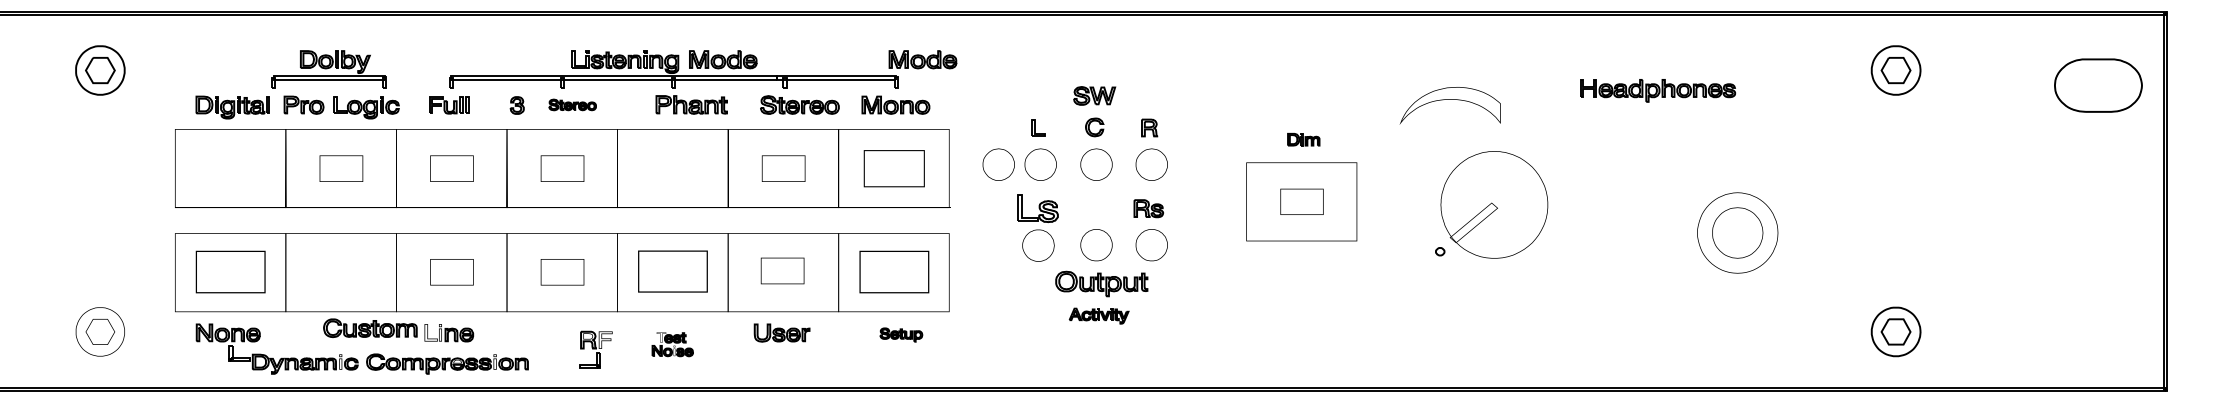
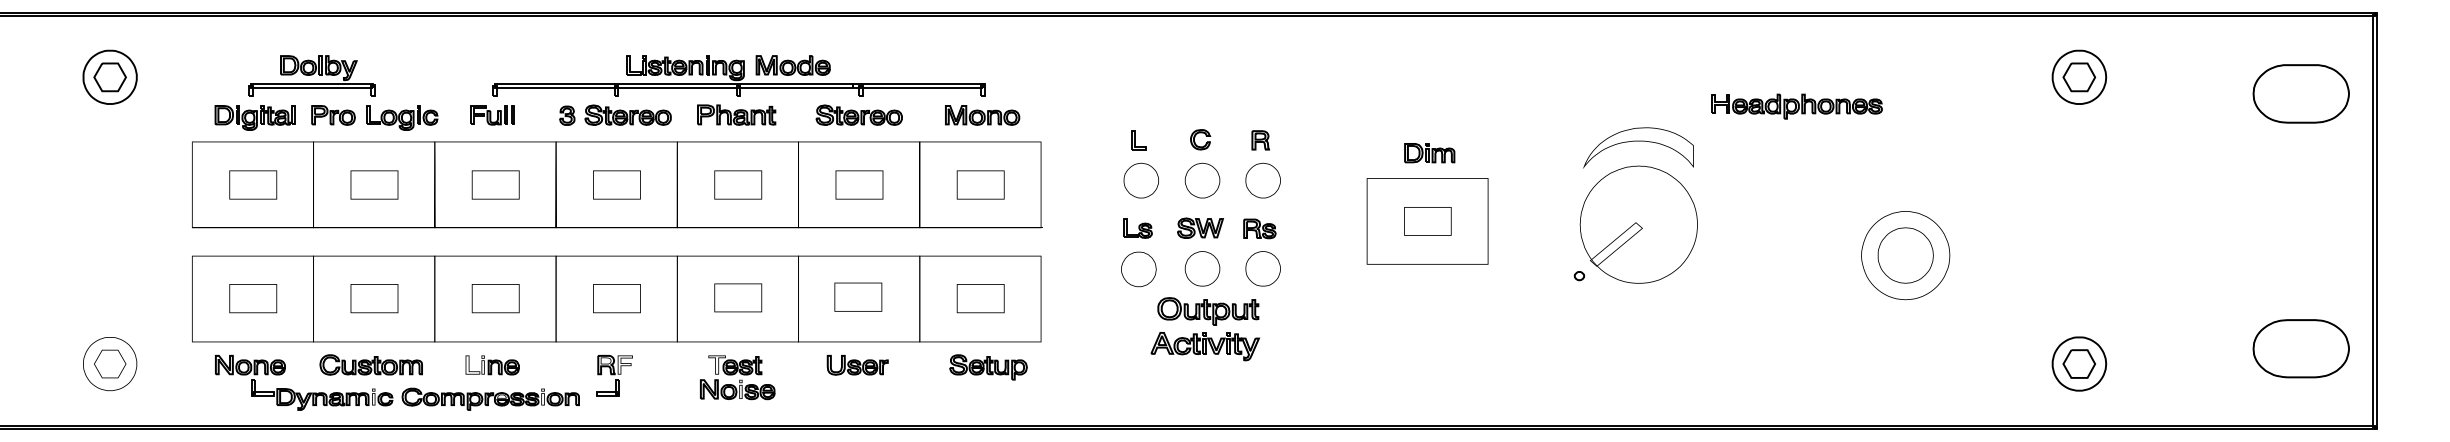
part: (922, 59) -> (1011, 65), removed
part: (328, 68) -> (311, 75), moved
part: (1657, 90) -> (1796, 106), moved
part: (1094, 95) -> (1200, 227), moved
part: (572, 104) -> (627, 114), size x1.67
part: (691, 104) -> (736, 114), moved
part: (799, 104) -> (858, 114), moved
part: (1450, 105) -> (1638, 147), moved
part: (1303, 139) -> (1429, 153), size x1.43
part: (997, 164) -> (1094, 180), removed
part: (231, 168) -> (253, 184), added
part: (673, 168) -> (738, 184), added
part: (894, 168) -> (980, 184), size x0.71
part: (1037, 208) -> (1137, 228), size x0.62
part: (673, 271) -> (738, 297), size x0.62
part: (231, 272) -> (253, 298), size x0.62
part: (341, 272) -> (374, 298), added
part: (894, 272) -> (980, 298), size x0.62
part: (1099, 315) -> (1205, 346), size x1.67
part: (2097, 317) -> (2300, 348), added
part: (369, 327) -> (370, 364), moved
part: (901, 335) -> (988, 367), size x1.67
part: (672, 344) -> (737, 377), size x1.67
part: (595, 349) -> (614, 375), moved

